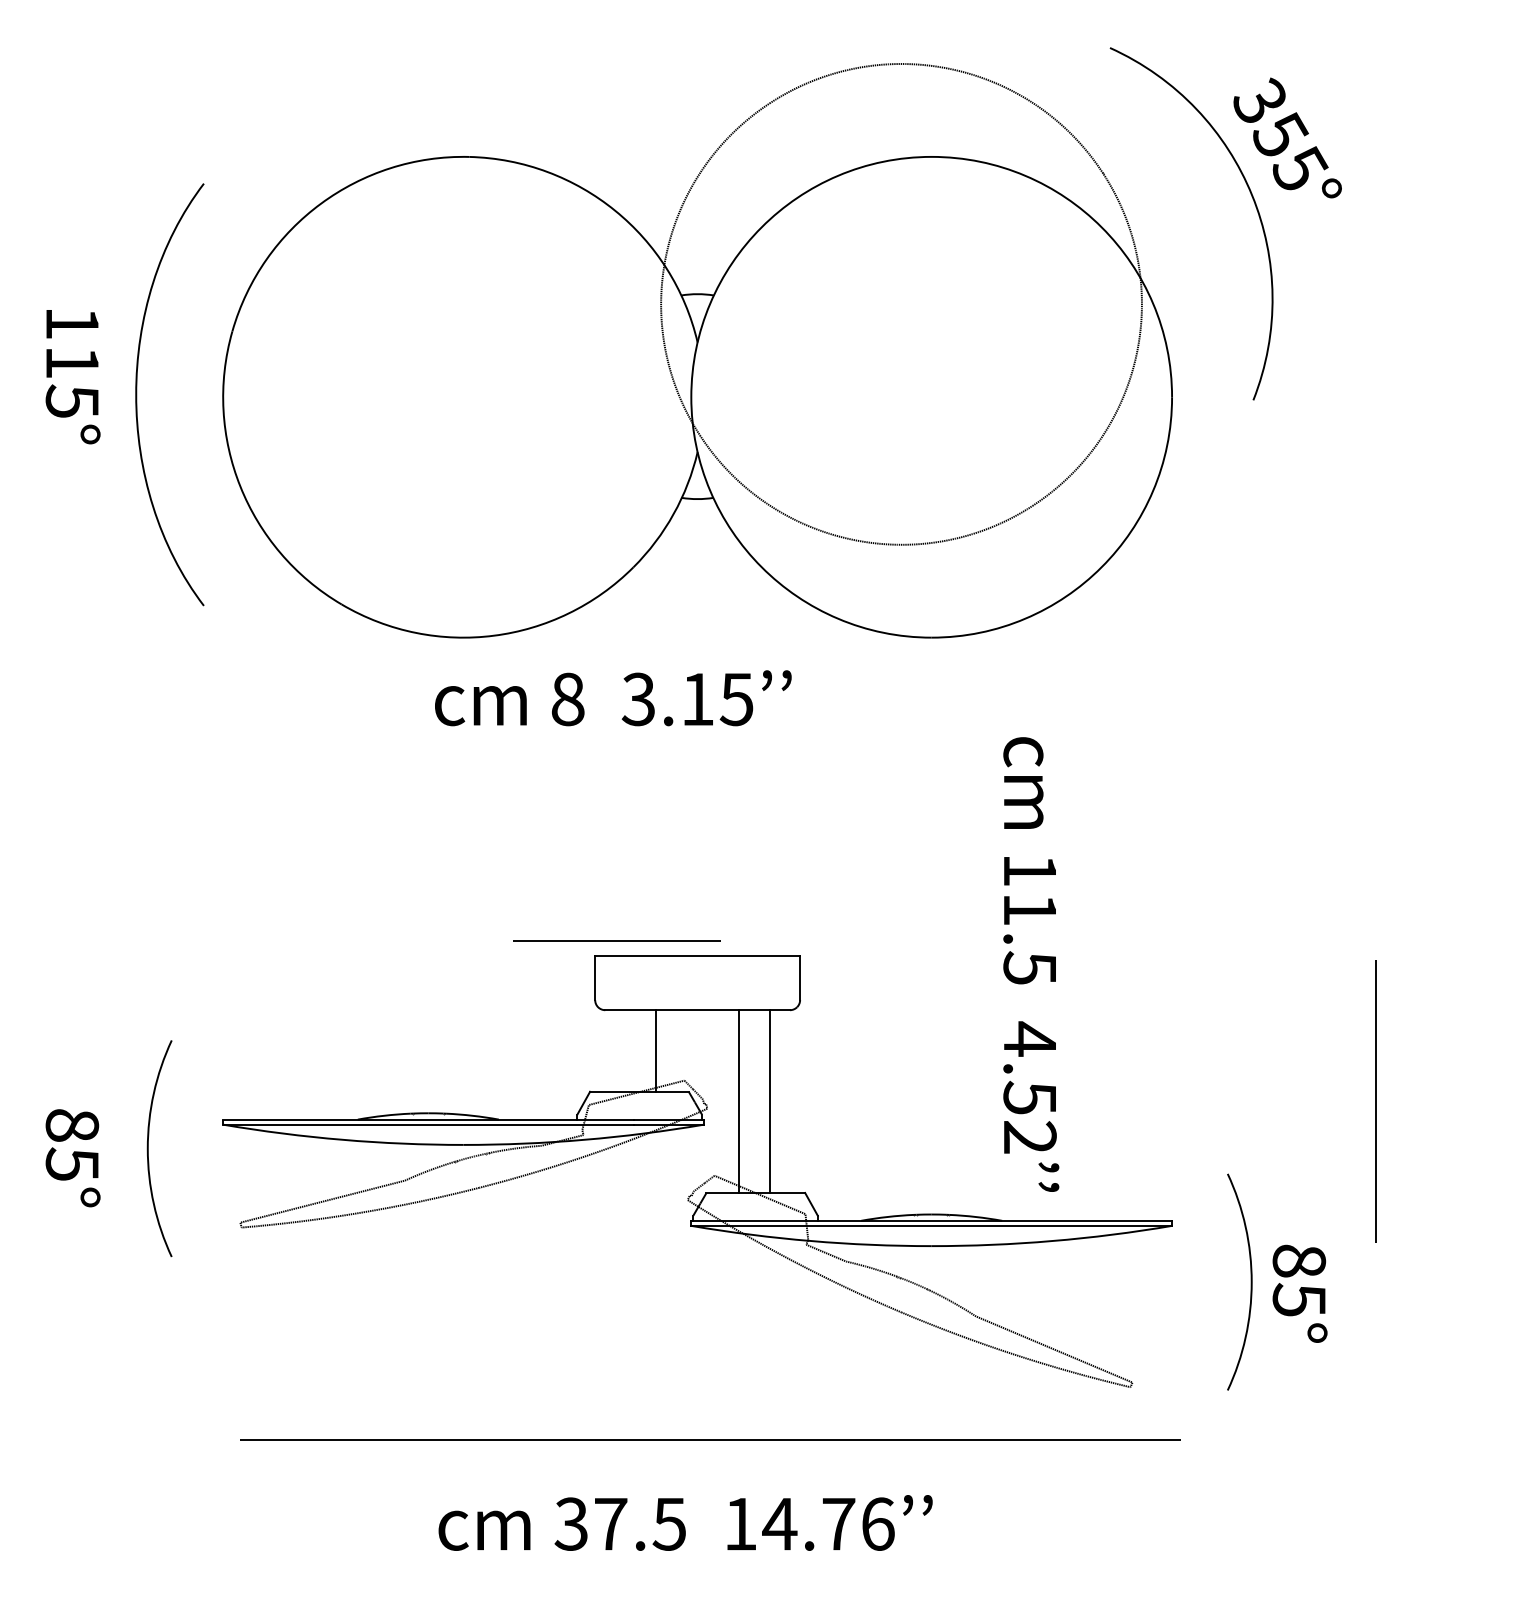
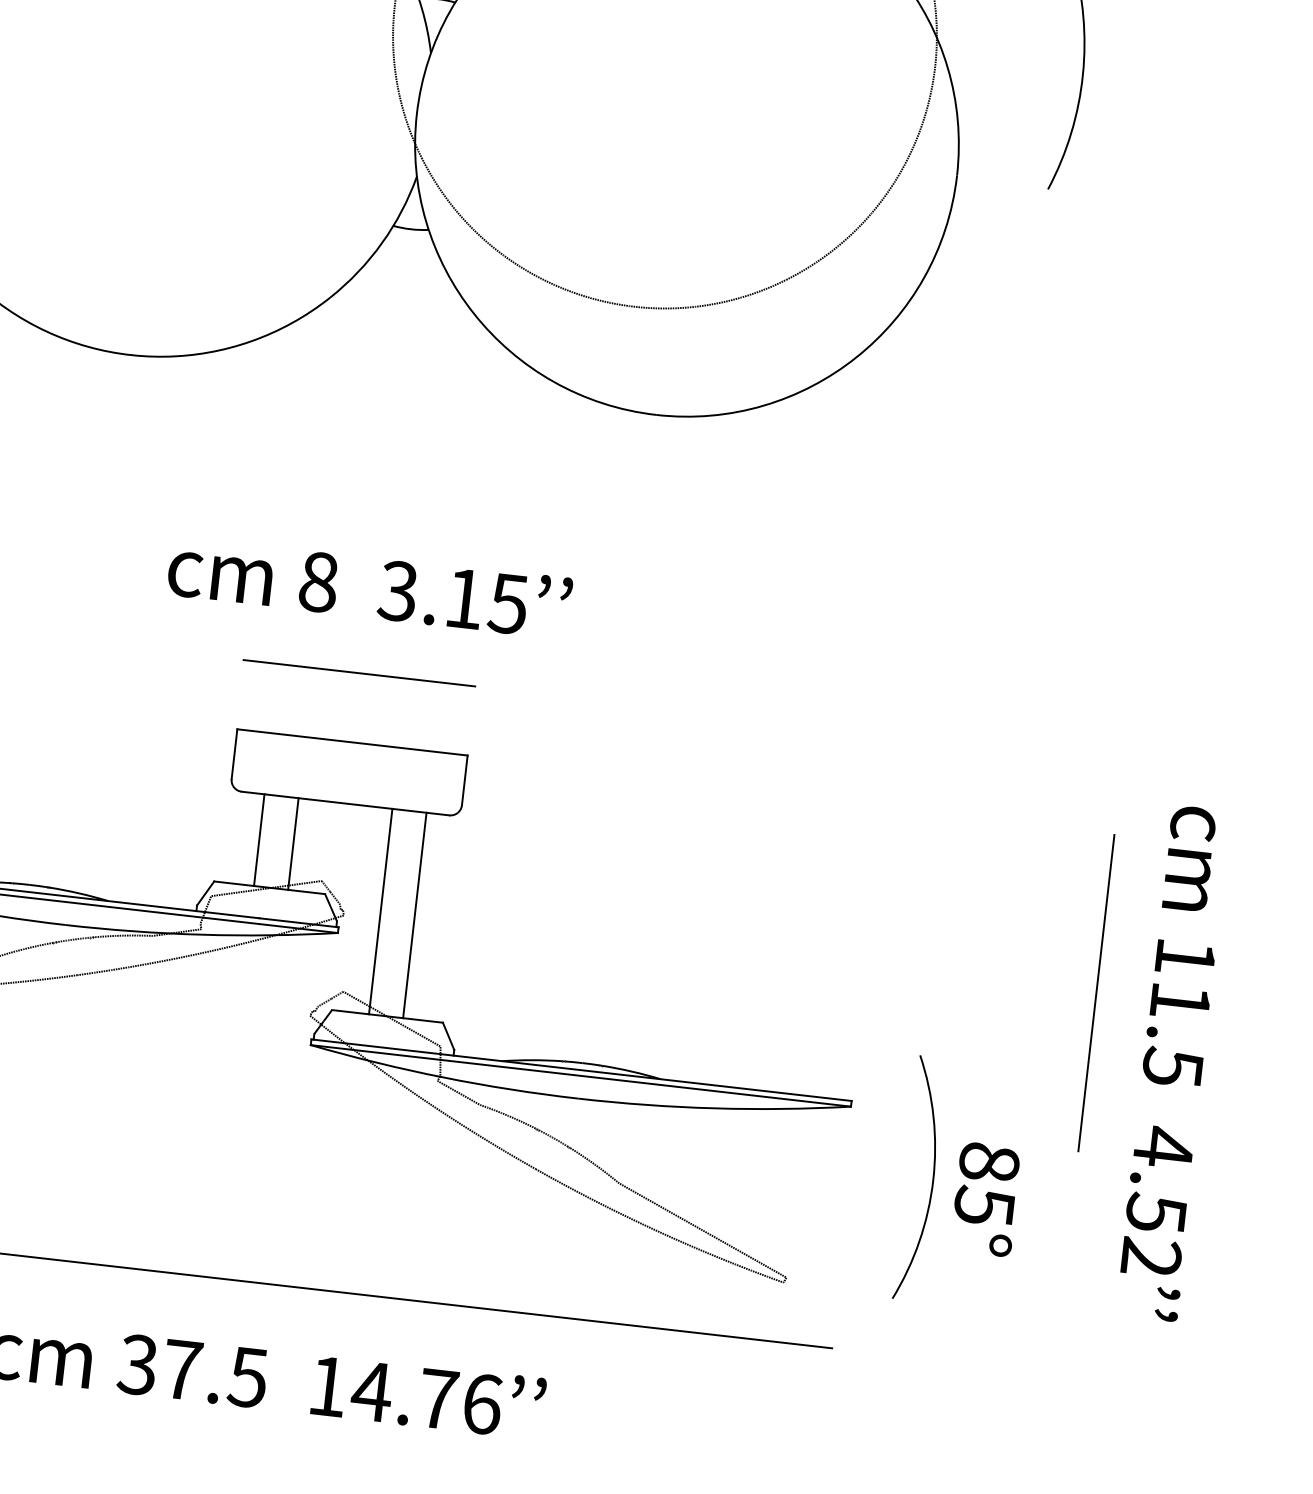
text: (613, 698) -> (370, 587), moved
line: (616, 940) -> (359, 672), moved
text: (1031, 964) -> (1175, 1063), moved
line: (625, 1050) -> (259, 839), added

